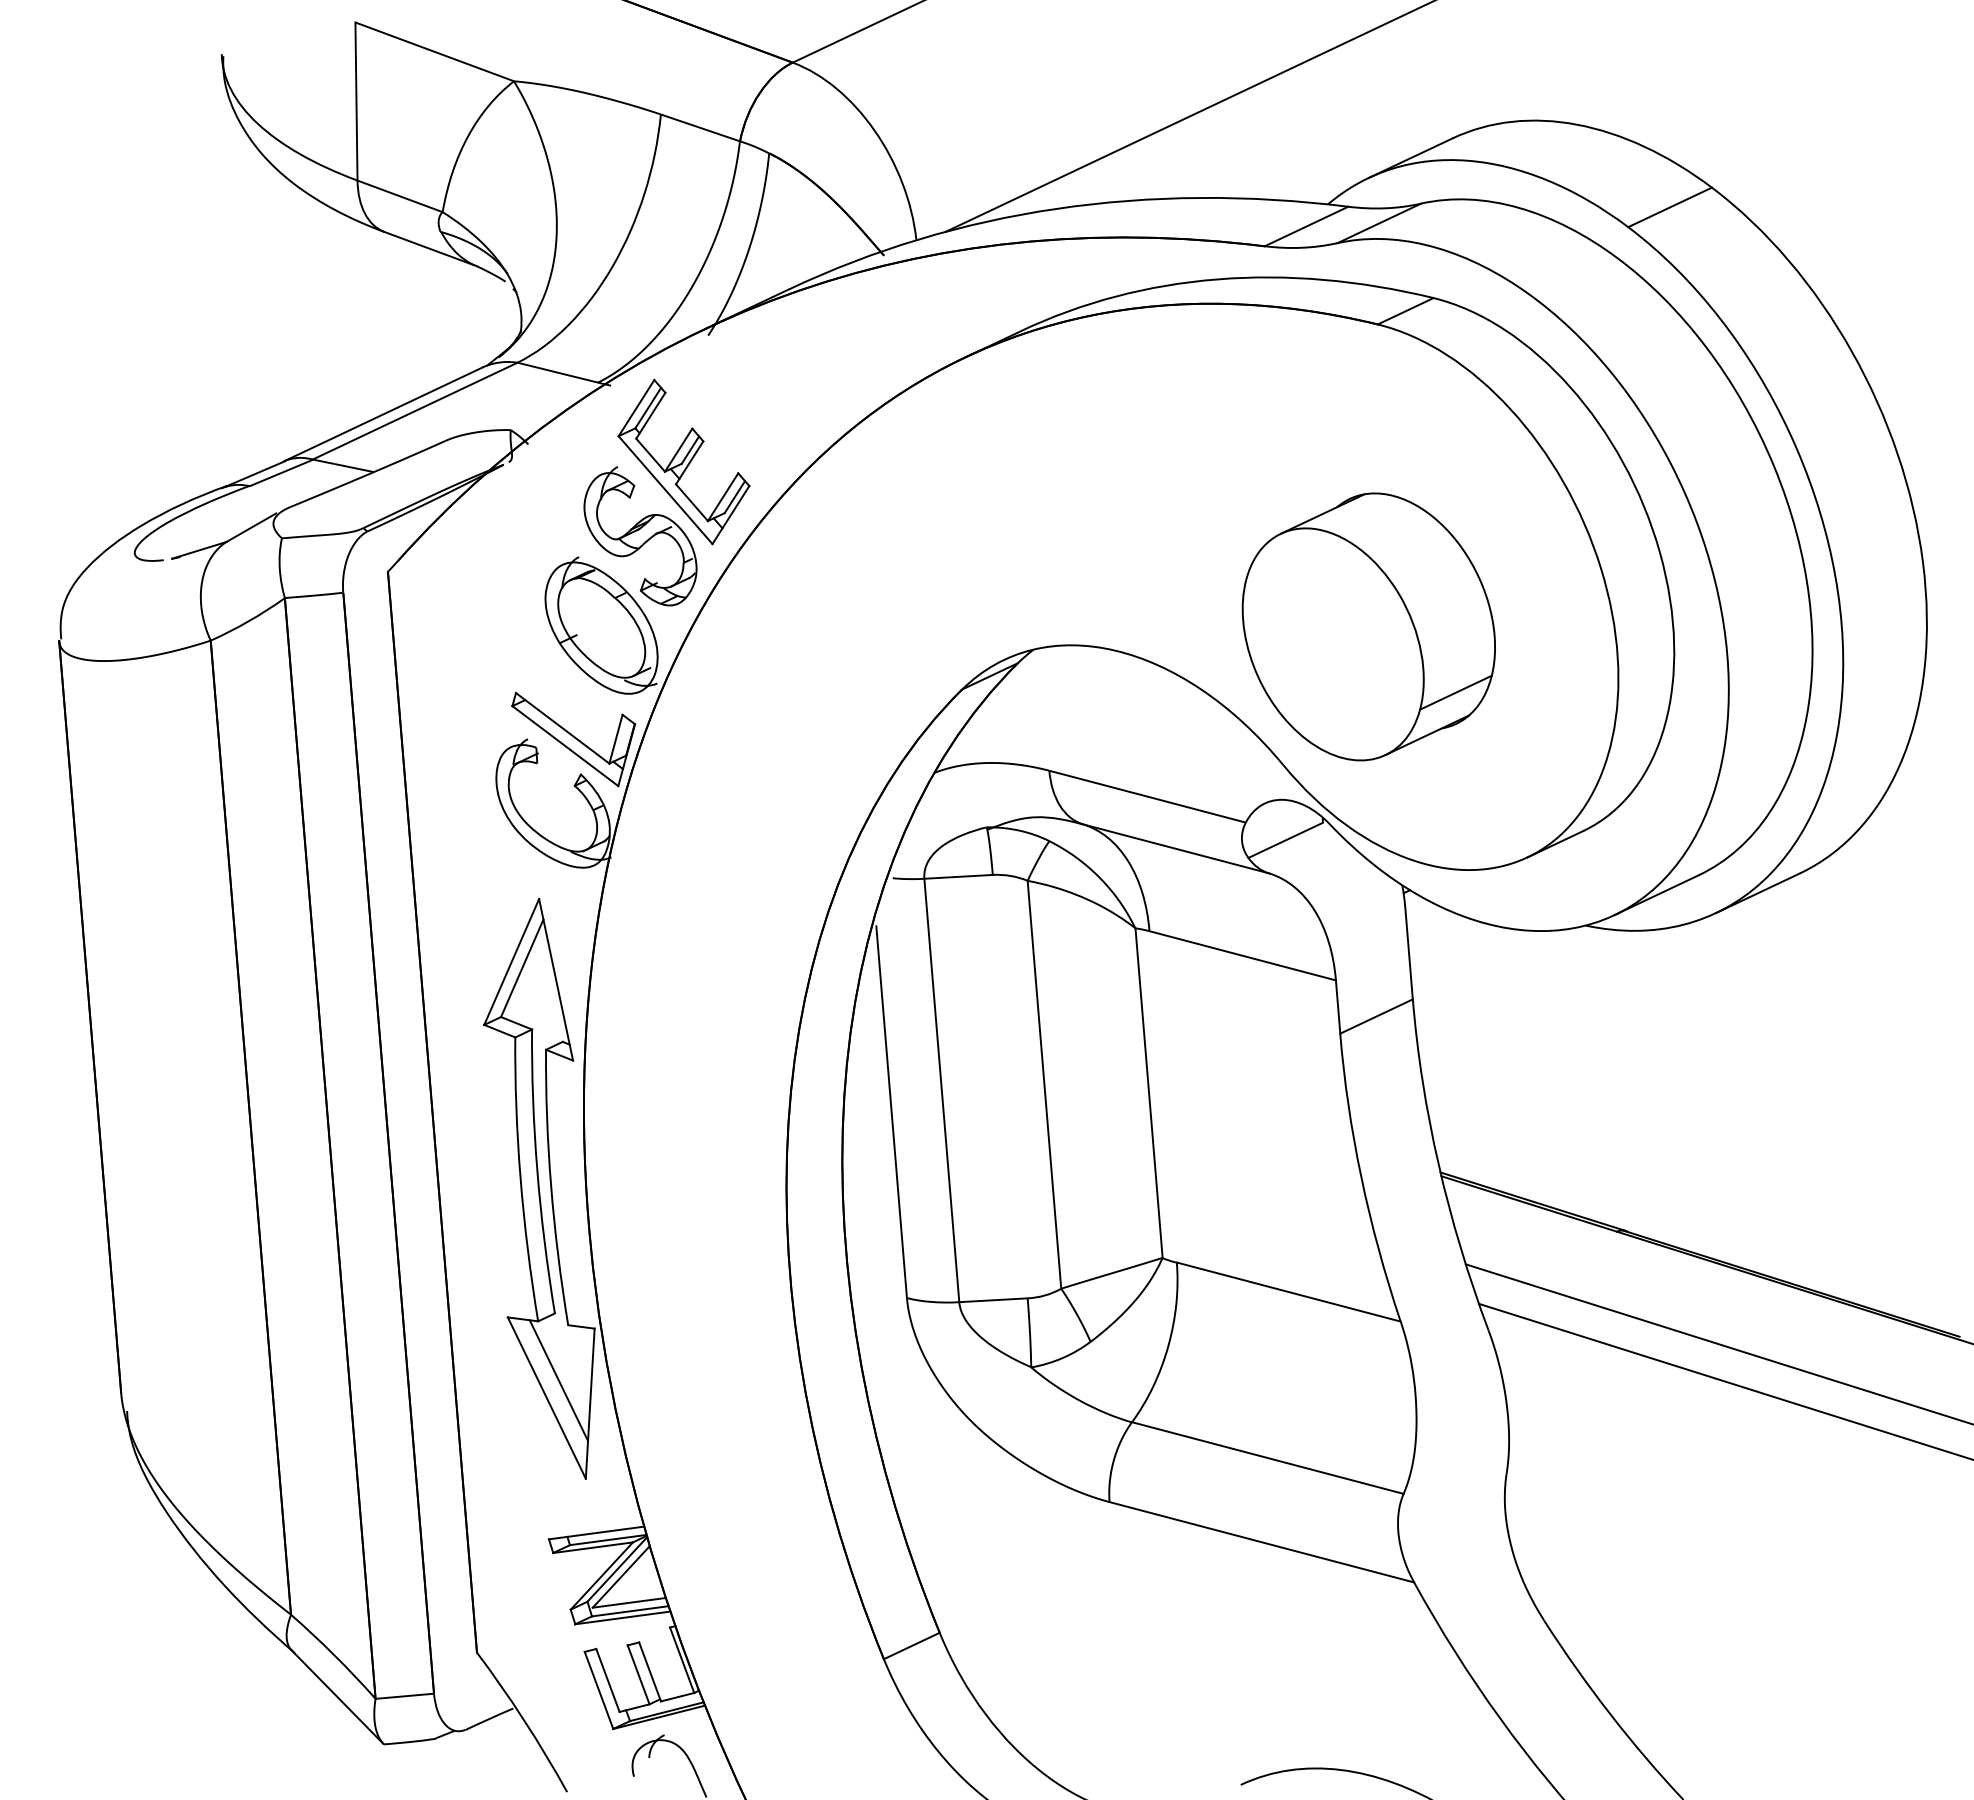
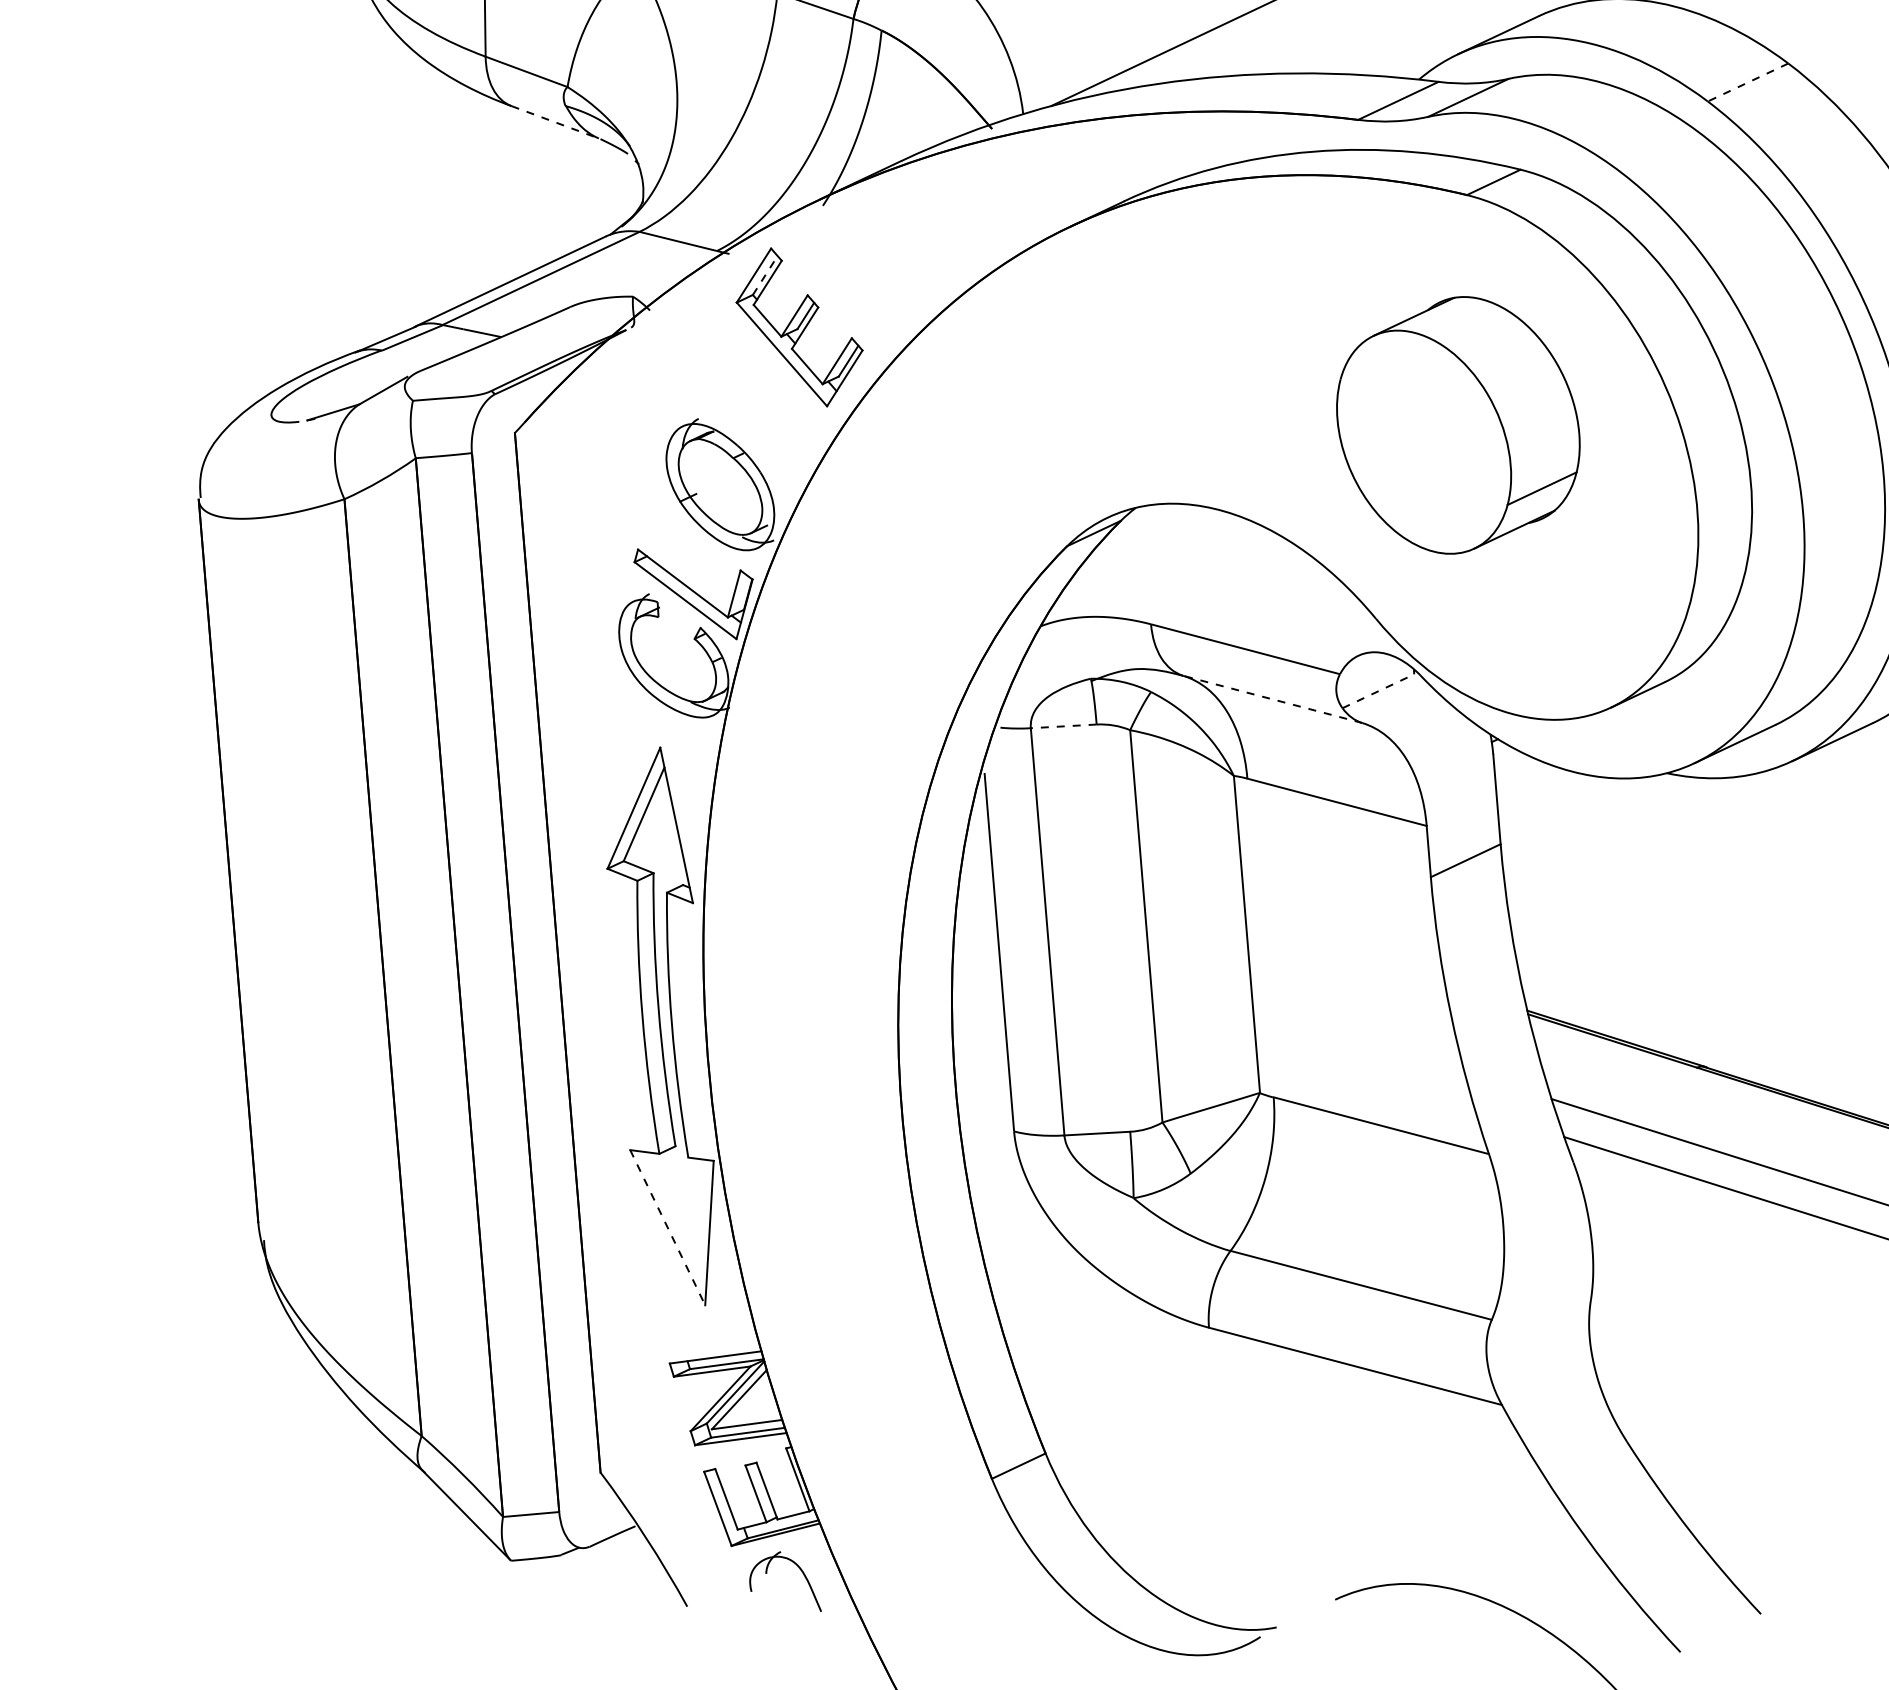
line: (1669, 207) -> (1747, 82), solid -> dashed
line: (431, 249) -> (556, 122), solid -> dashed
line: (648, 408) -> (765, 275), solid -> dashed
part: (640, 536) -> (757, 399), removed
part: (1368, 626) -> (1458, 424), moved
line: (1286, 840) -> (1379, 691), solid -> dashed
line: (1175, 848) -> (1272, 699), solid -> dashed
line: (958, 876) -> (1063, 726), solid -> dashed
line: (558, 1380) -> (678, 1210), removed
line: (546, 1398) -> (667, 1228), solid -> dashed

